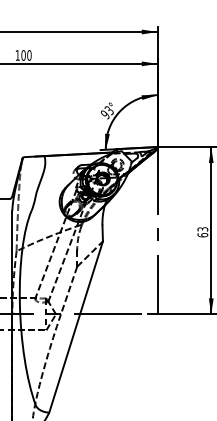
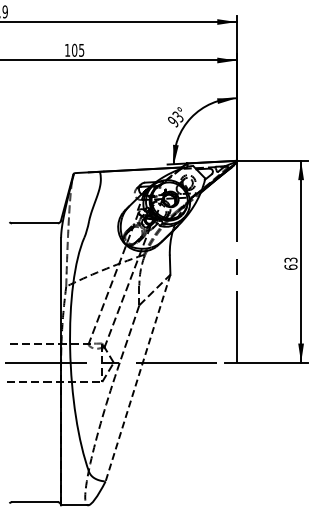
text: (29, 54) -> (81, 49), 100 -> 105
line: (75, 327) -> (137, 378), solid -> dashed

